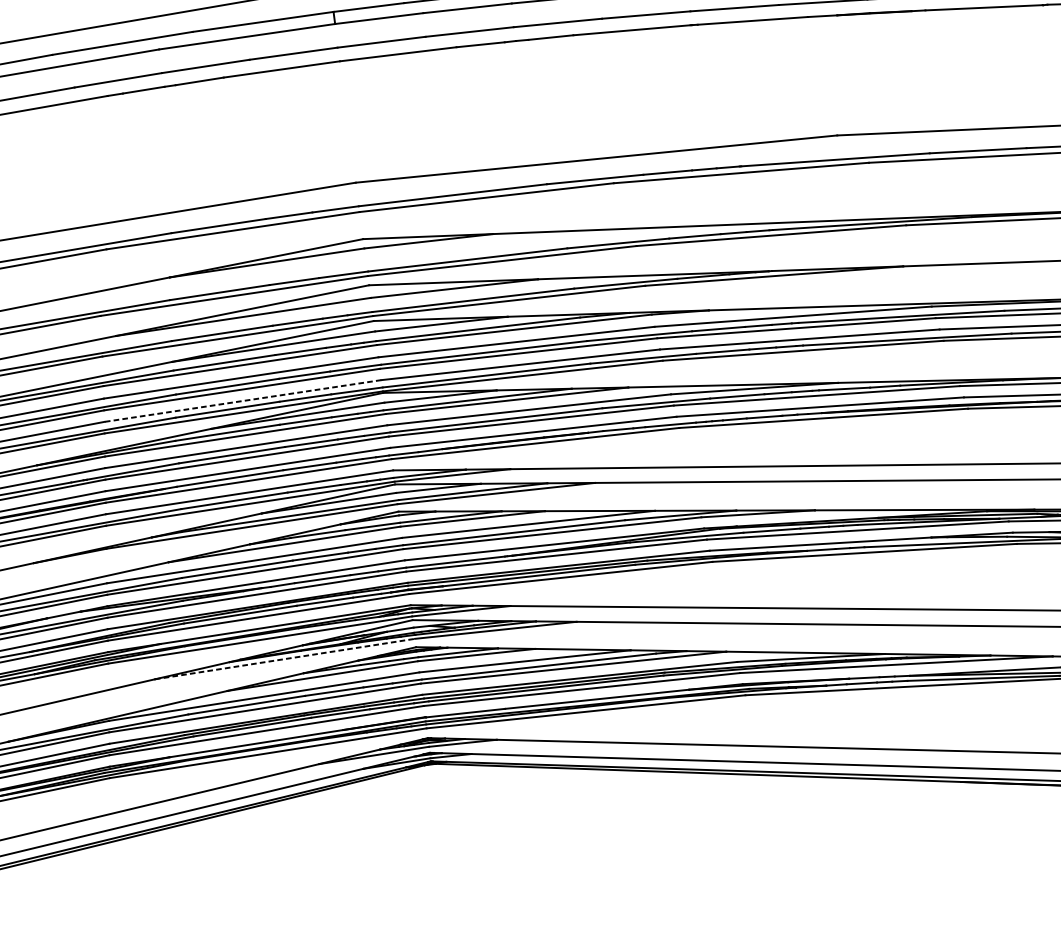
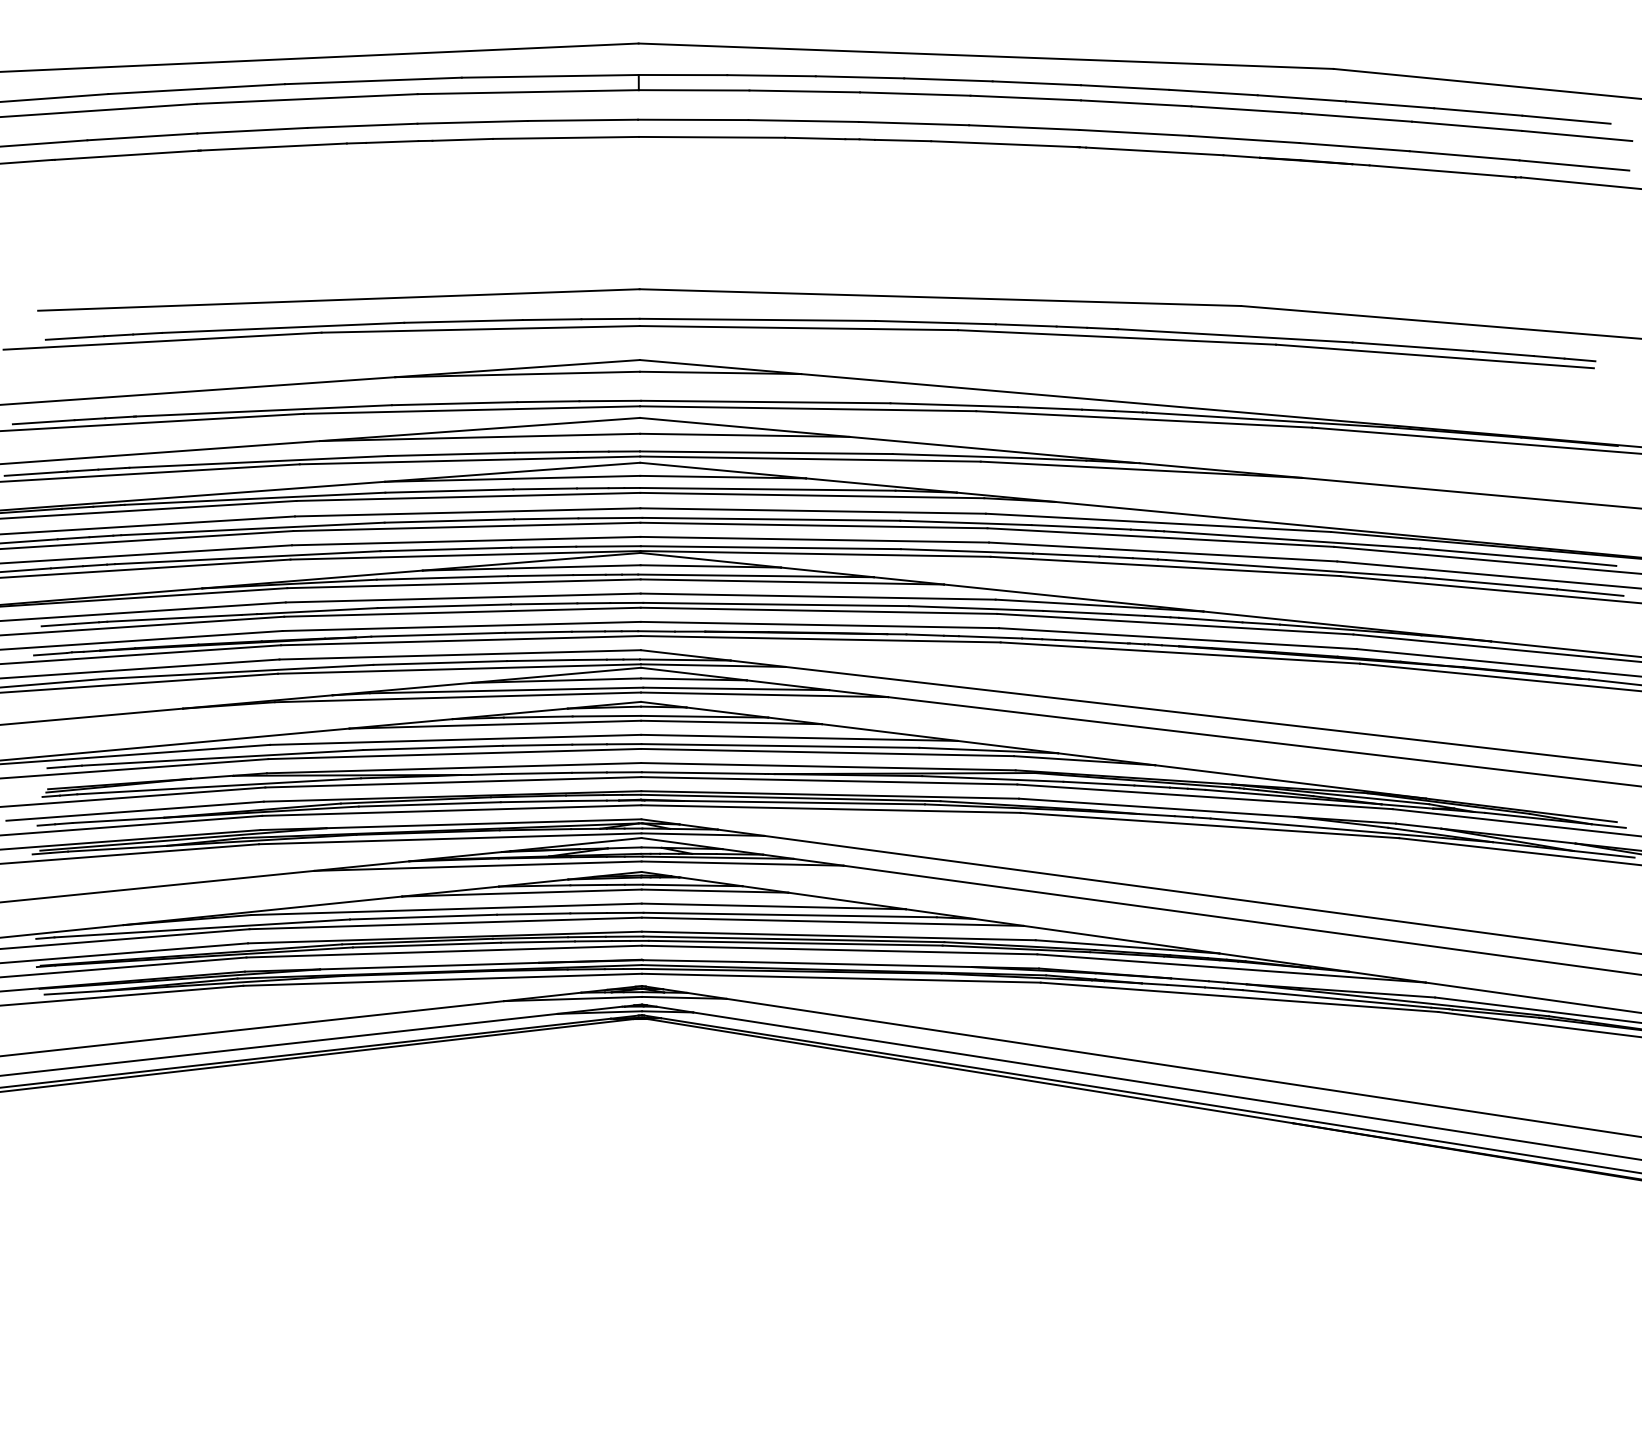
line: (242, 401) -> (465, 541), dashed -> solid
line: (284, 659) -> (477, 866), dashed -> solid

